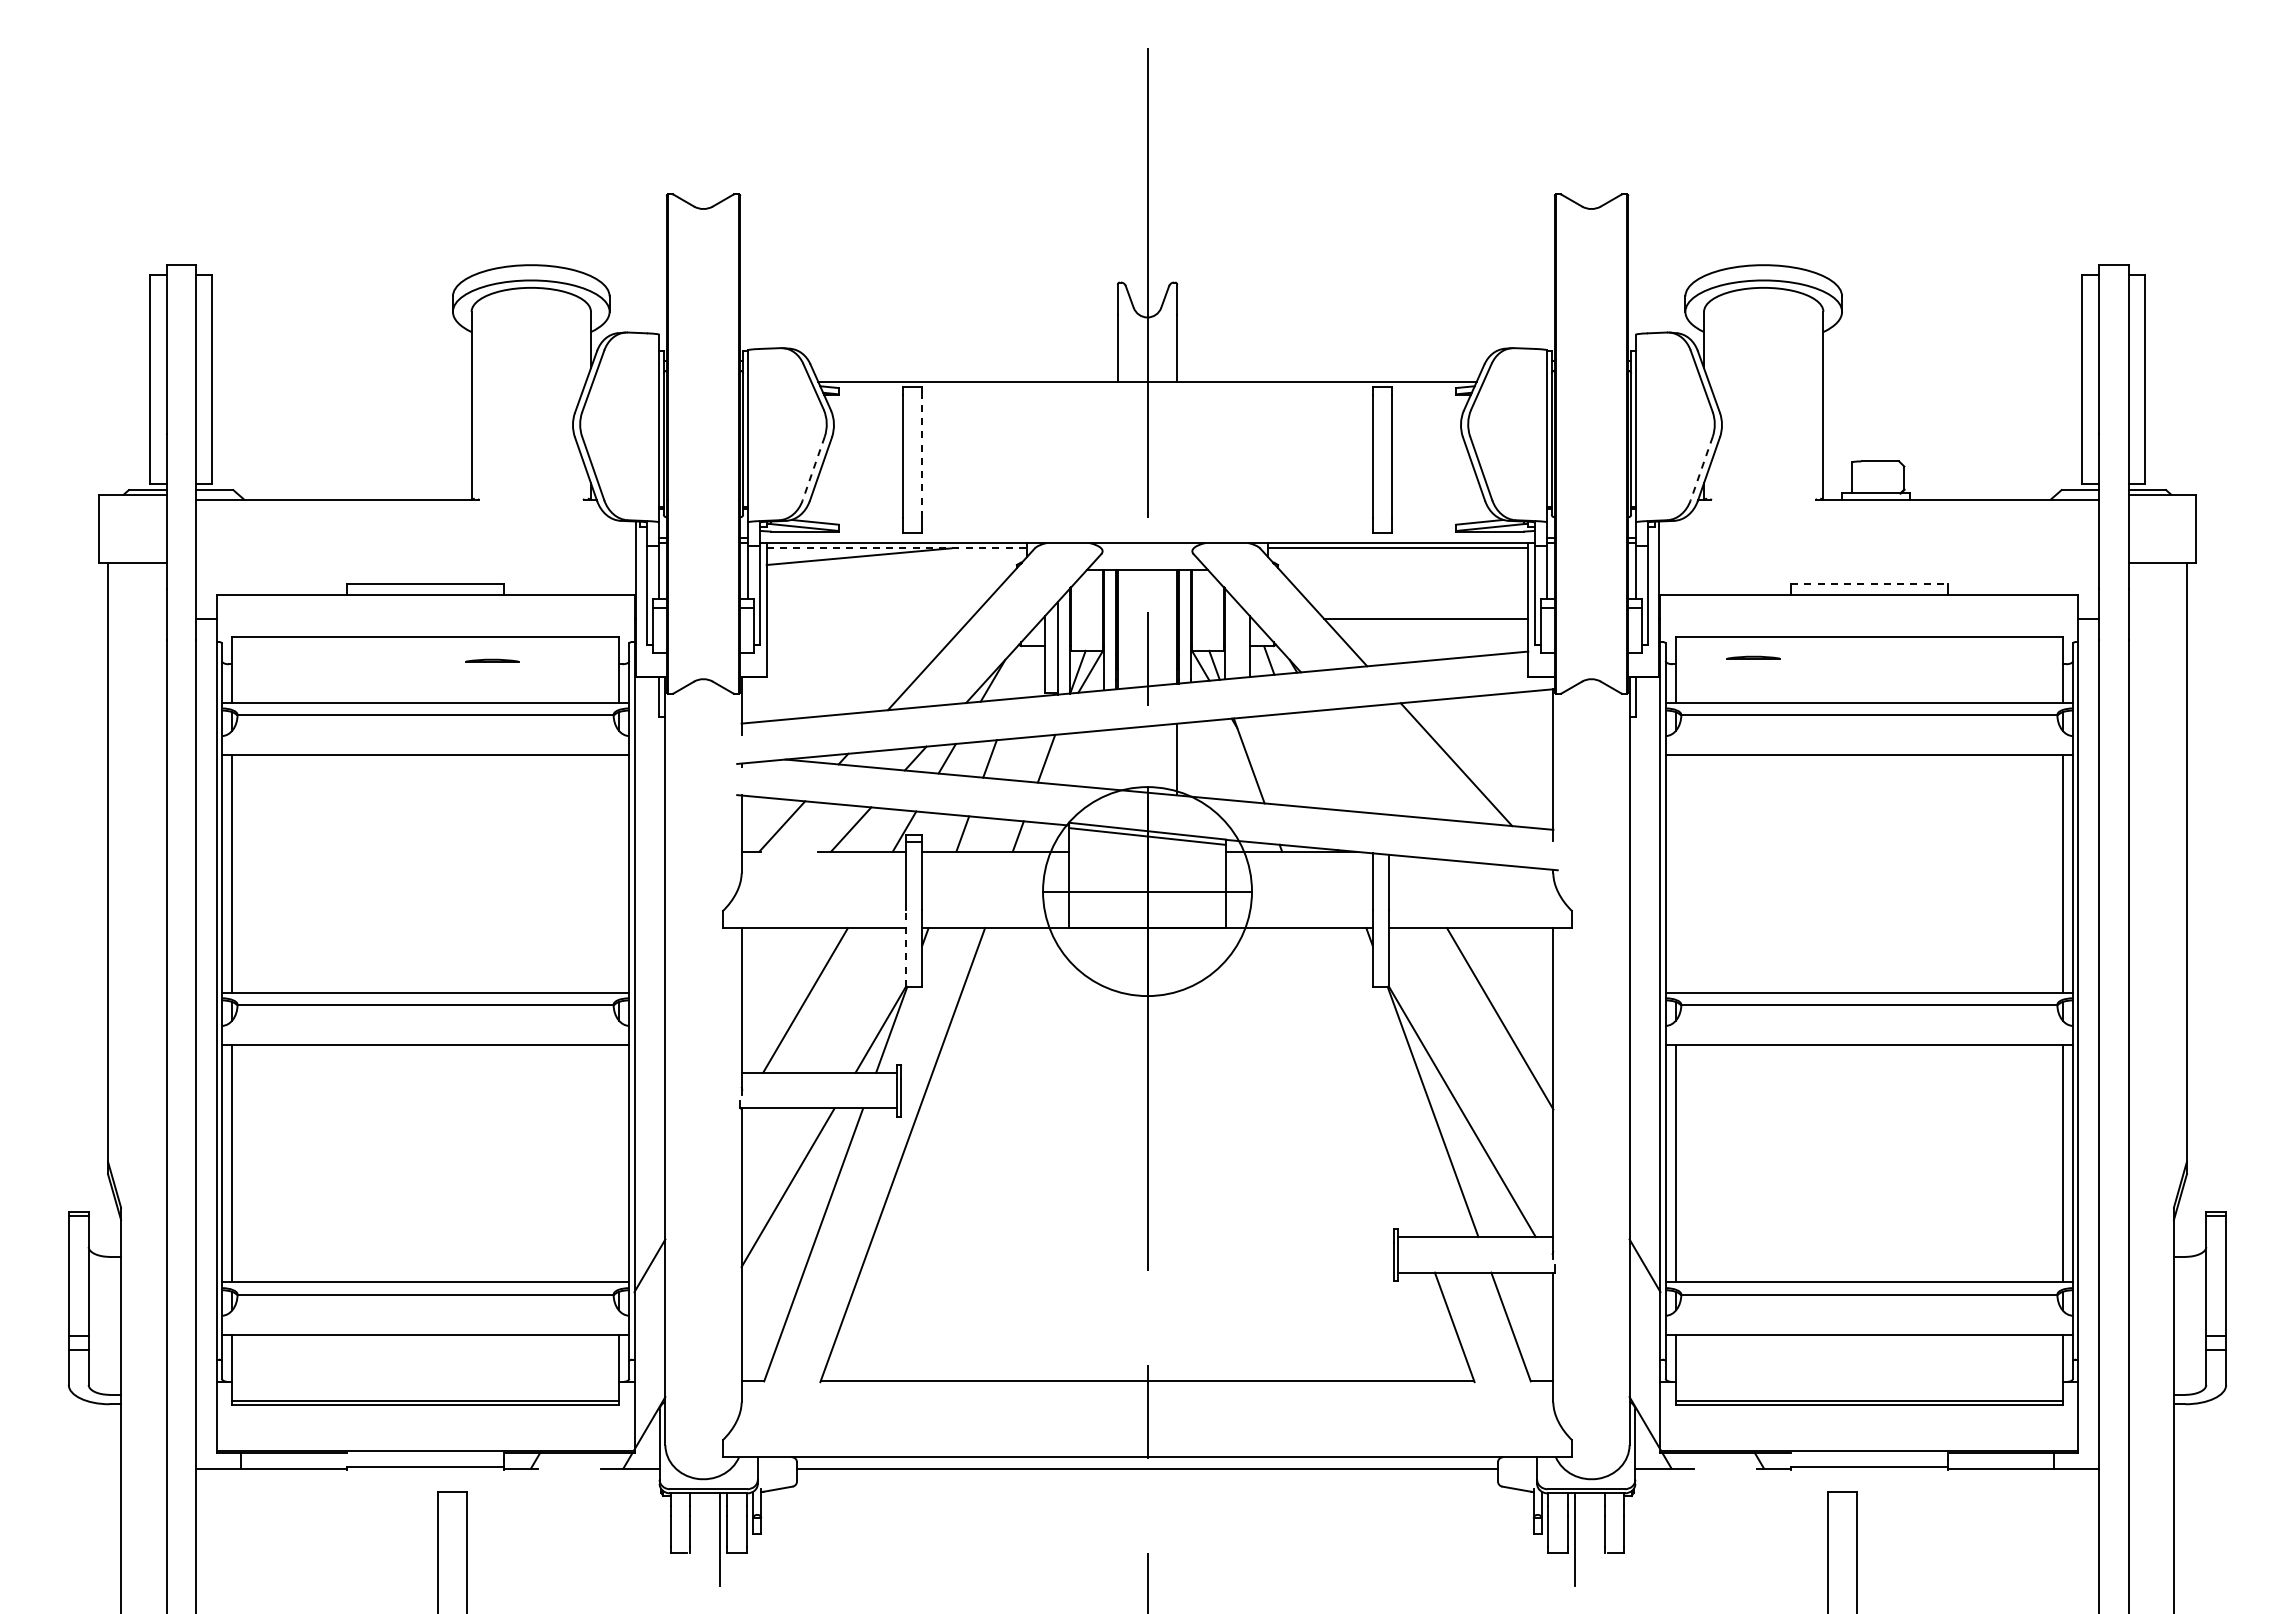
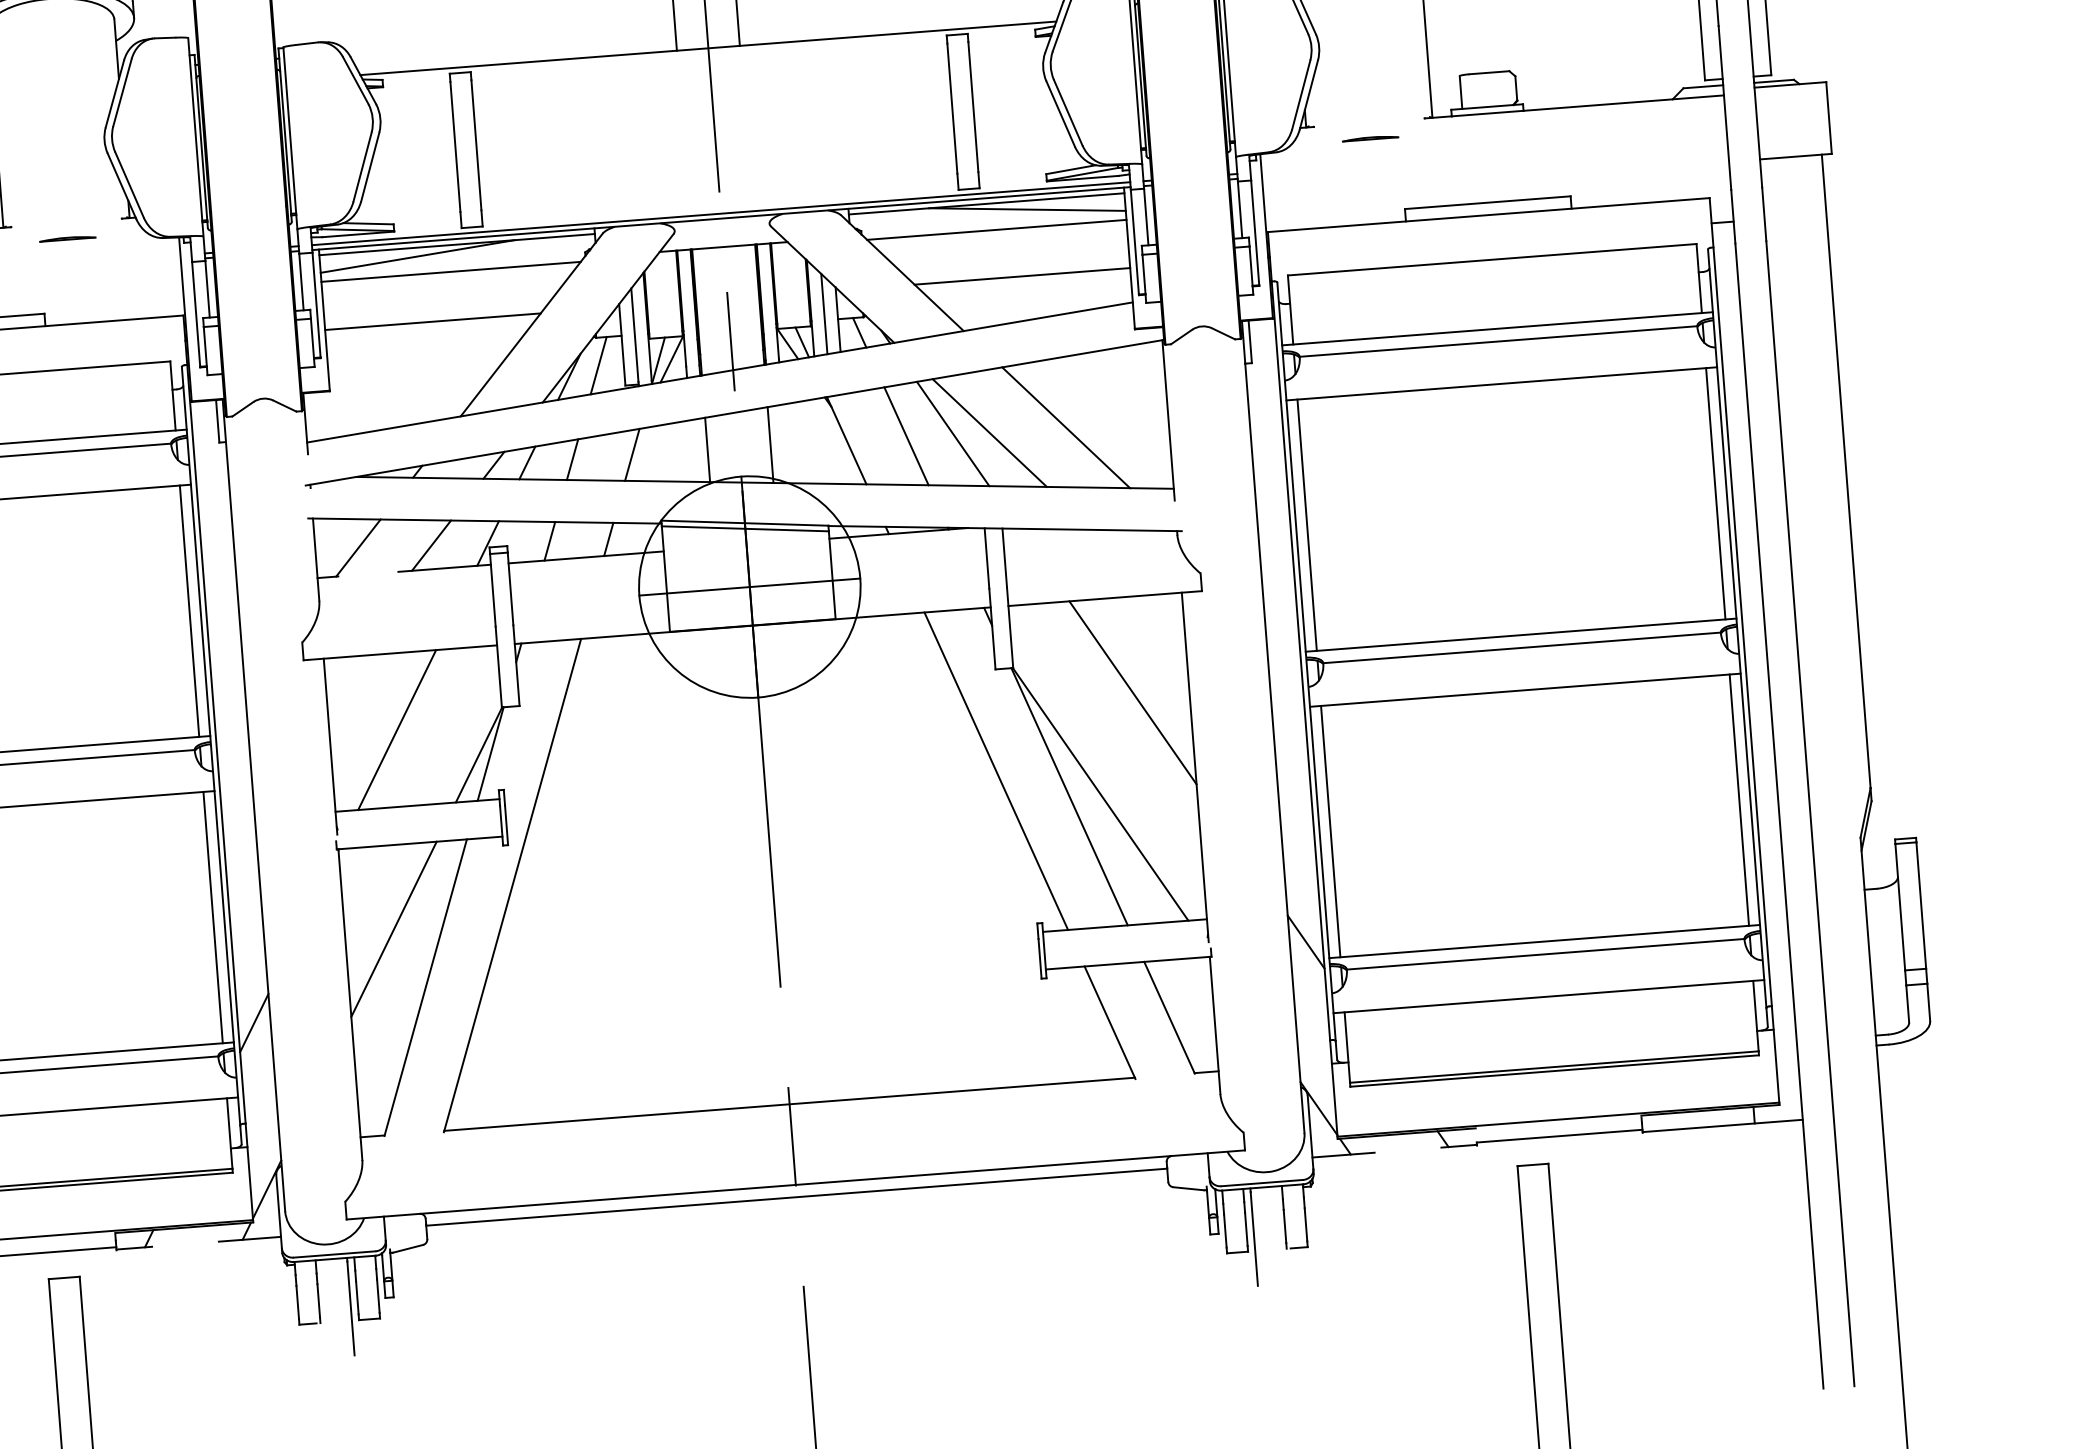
line: (922, 456) -> (476, 145), dashed -> solid
line: (813, 468) -> (362, 167), dashed -> solid
line: (1701, 468) -> (1301, 94), dashed -> solid
line: (1147, 538) -> (721, 213), added
line: (897, 548) -> (457, 244), dashed -> solid
line: (1435, 556) -> (1027, 209), added
line: (889, 573) -> (451, 271), added
line: (1405, 573) -> (996, 229), added
line: (1869, 583) -> (1487, 202), dashed -> solid
line: (868, 619) -> (432, 322), added
line: (1237, 640) -> (824, 314), added
line: (1753, 657) -> (1370, 138), moved
line: (492, 660) -> (67, 238), moved
line: (1020, 672) -> (597, 365), added
line: (1117, 759) -> (707, 449), added
line: (1305, 760) -> (906, 435), added
line: (1349, 761) -> (952, 433), added
line: (1384, 763) -> (989, 432), added
line: (618, 873) -> (189, 610), added
line: (1676, 873) -> (1307, 524), added
line: (905, 948) -> (498, 666), dashed -> solid
line: (1365, 1082) -> (995, 771), added
line: (618, 1163) -> (212, 917), added

